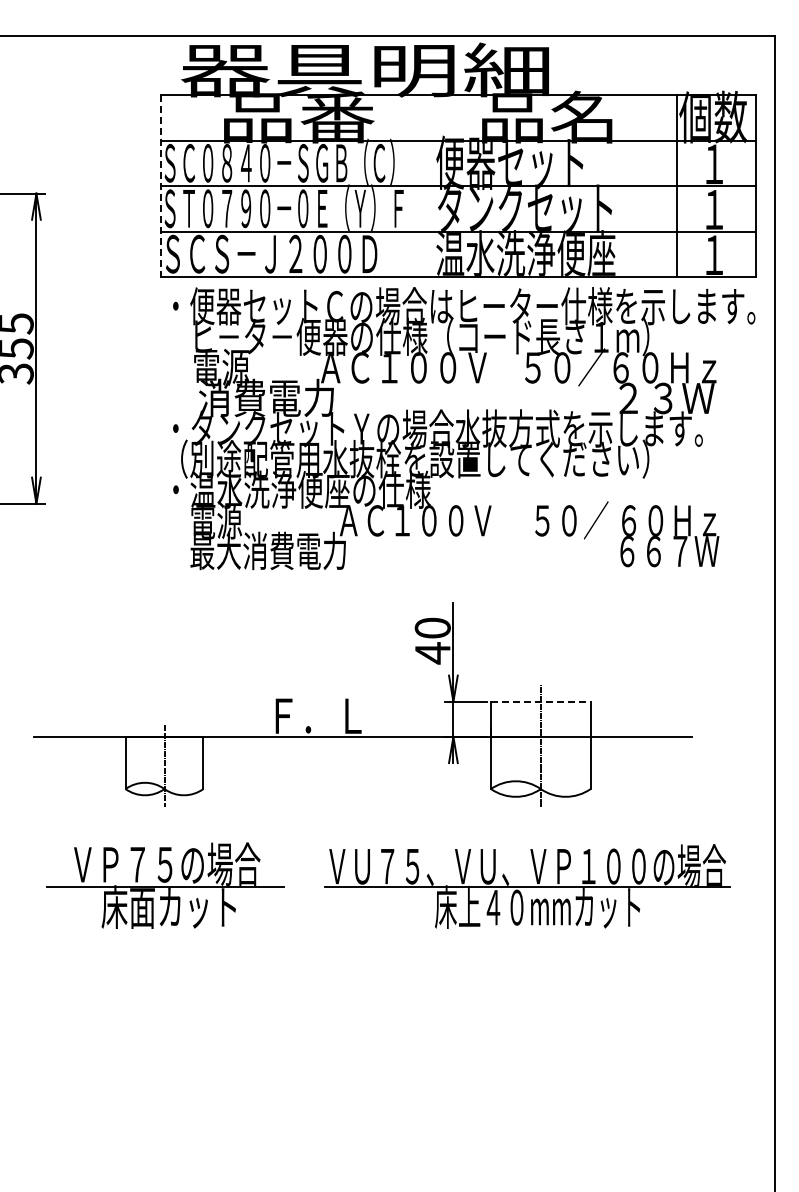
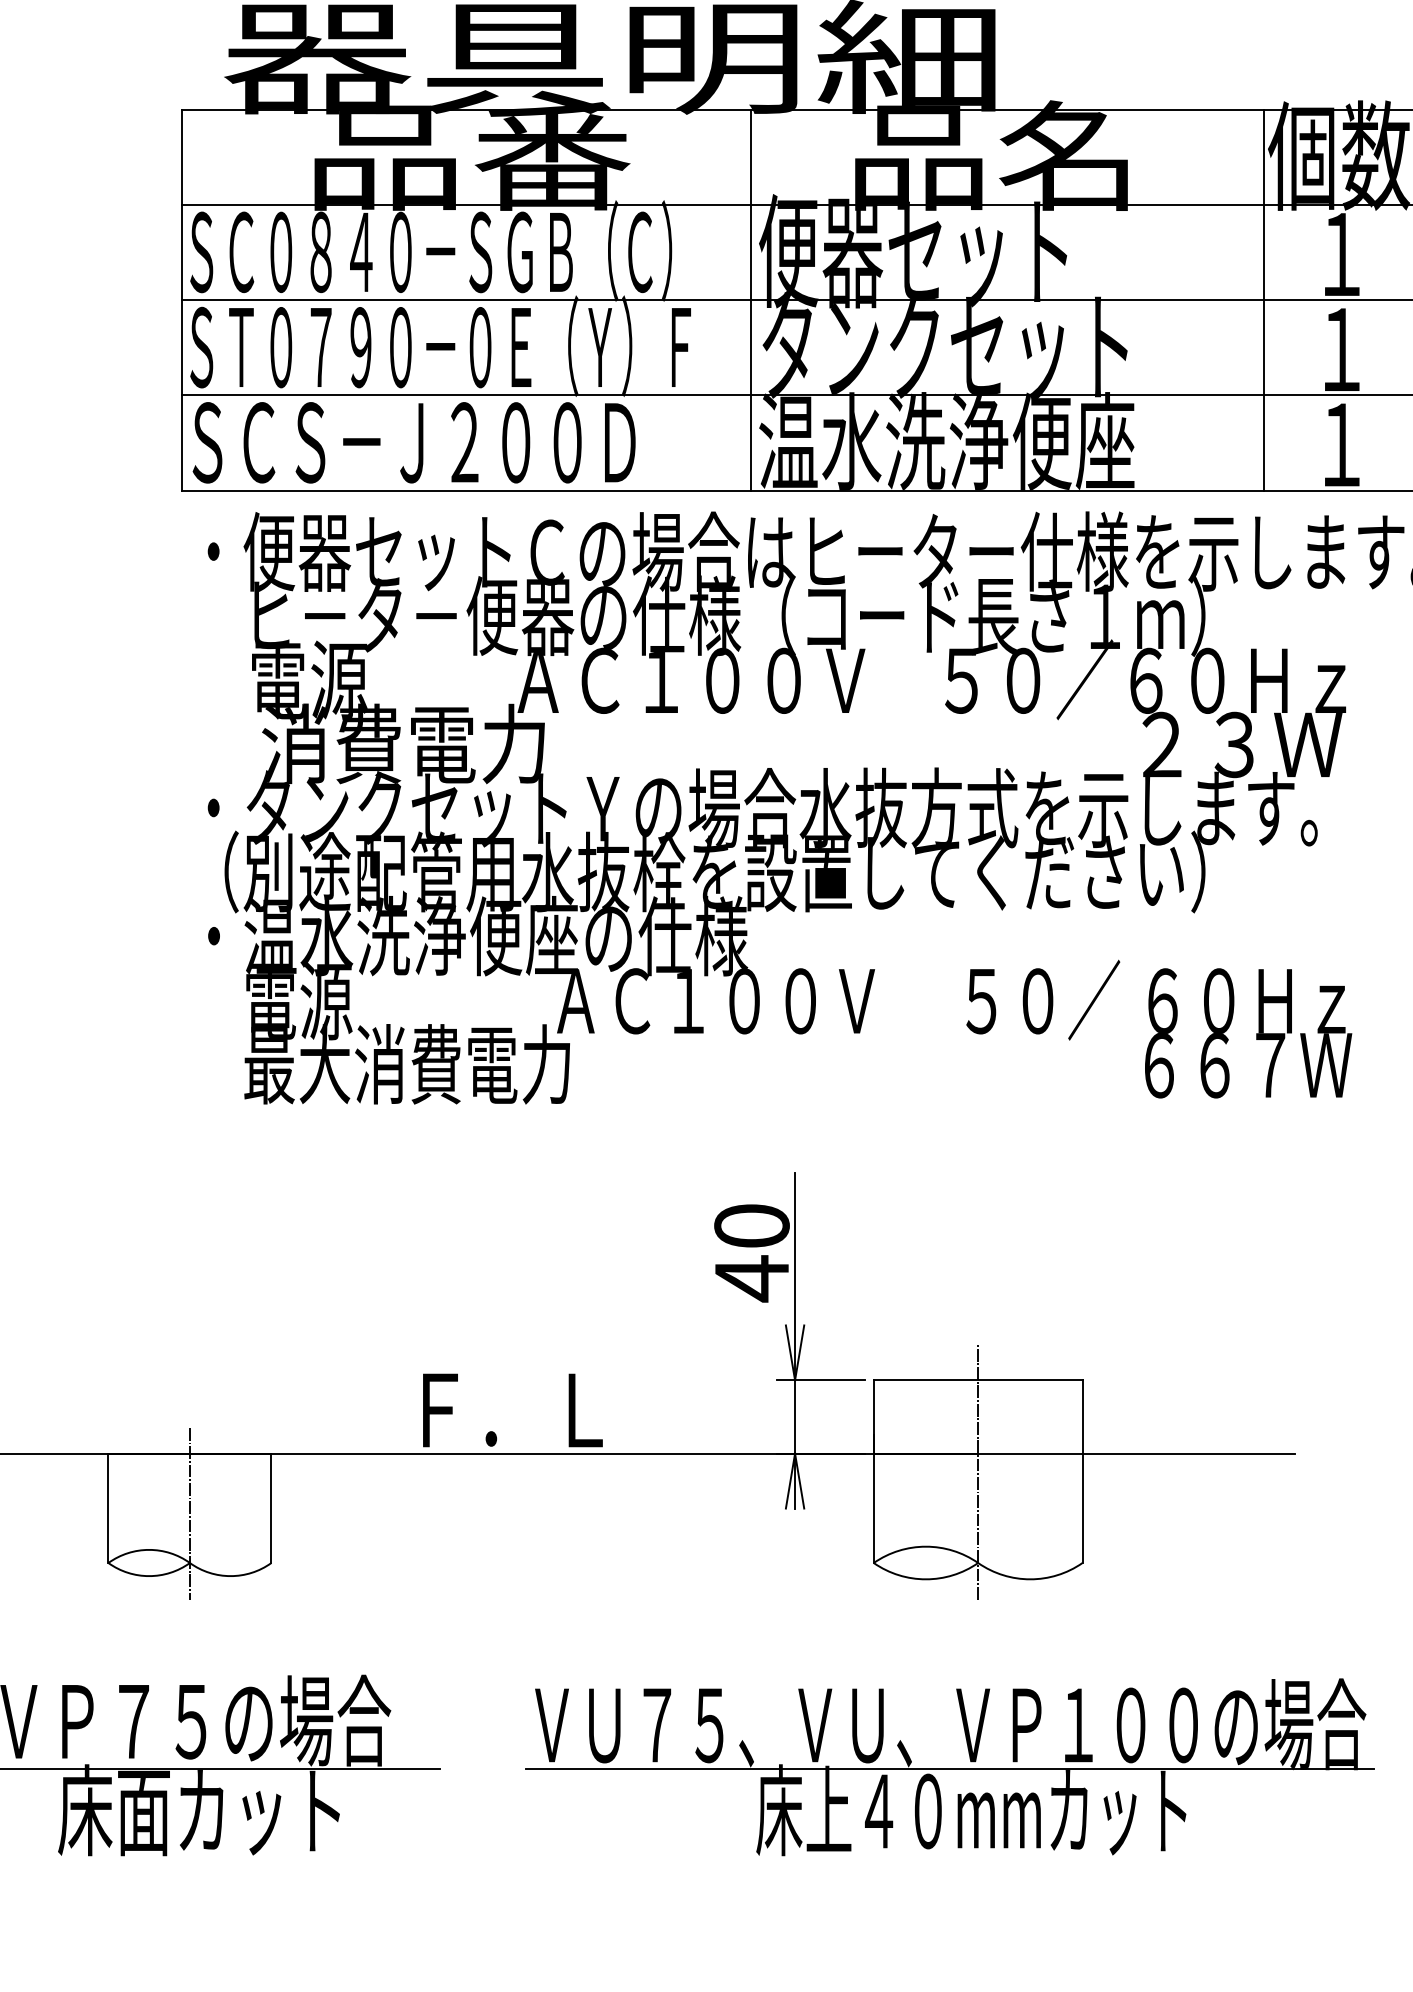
line: (160, 186) -> (181, 300), dashed -> solid
line: (432, 186) -> (751, 300), added
line: (540, 701) -> (977, 1379), dashed -> solid

